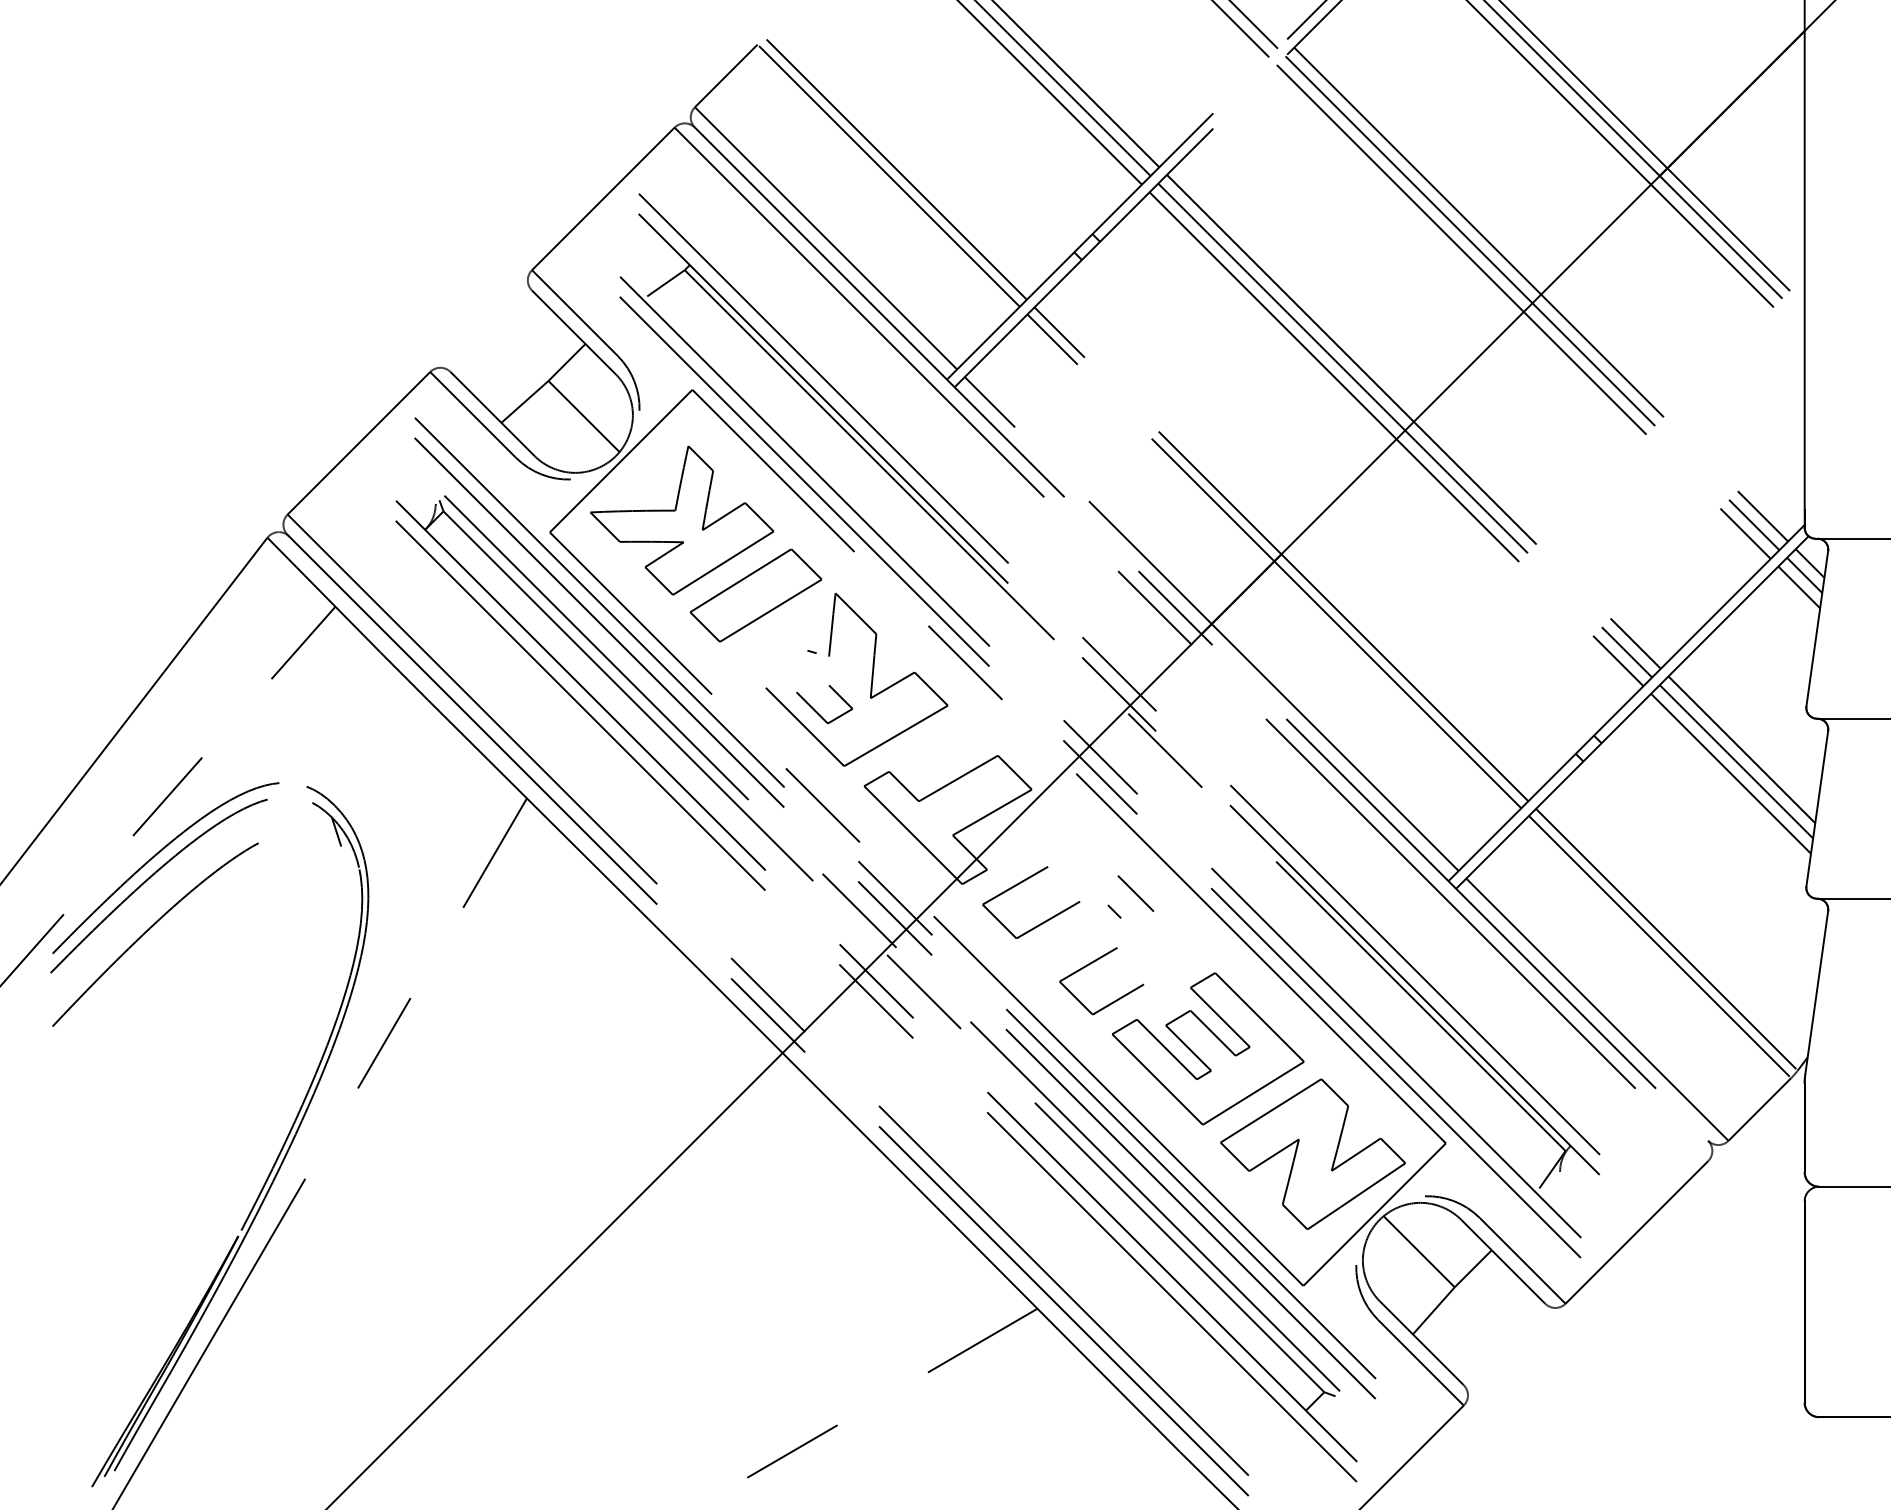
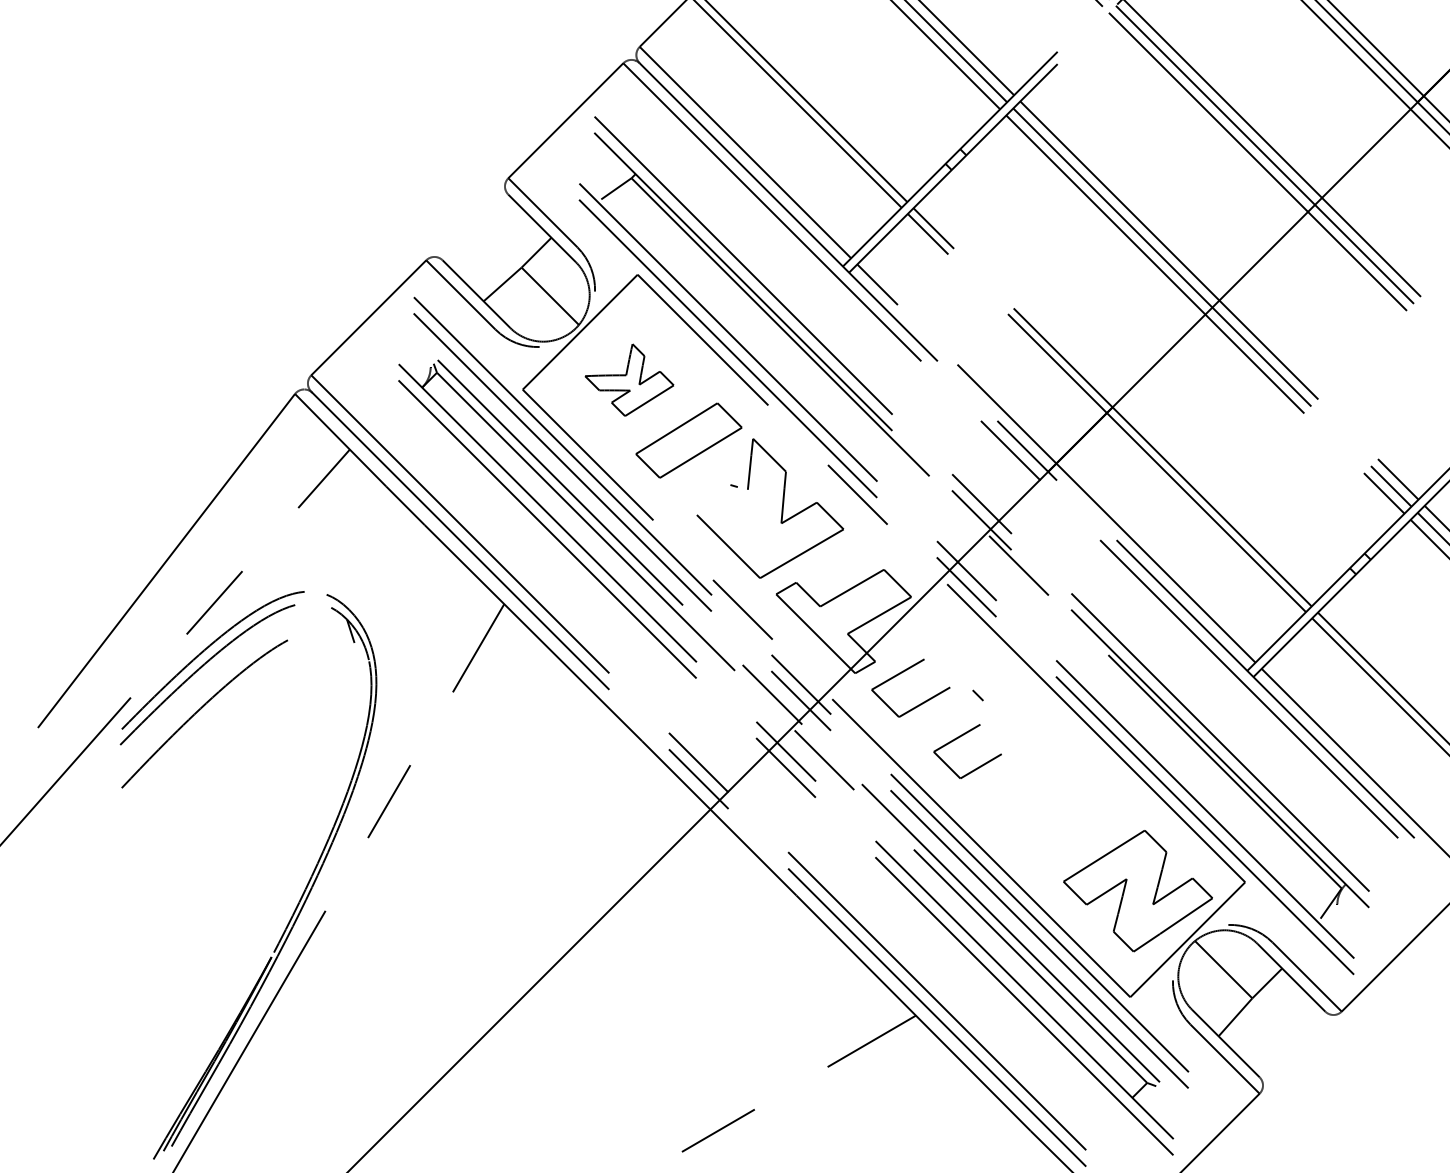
part: (682, 520) -> (629, 380), size x0.6
part: (817, 711) -> (738, 534), removed
line: (1135, 893) -> (994, 680), removed
part: (1208, 1048) -> (1053, 805), removed

